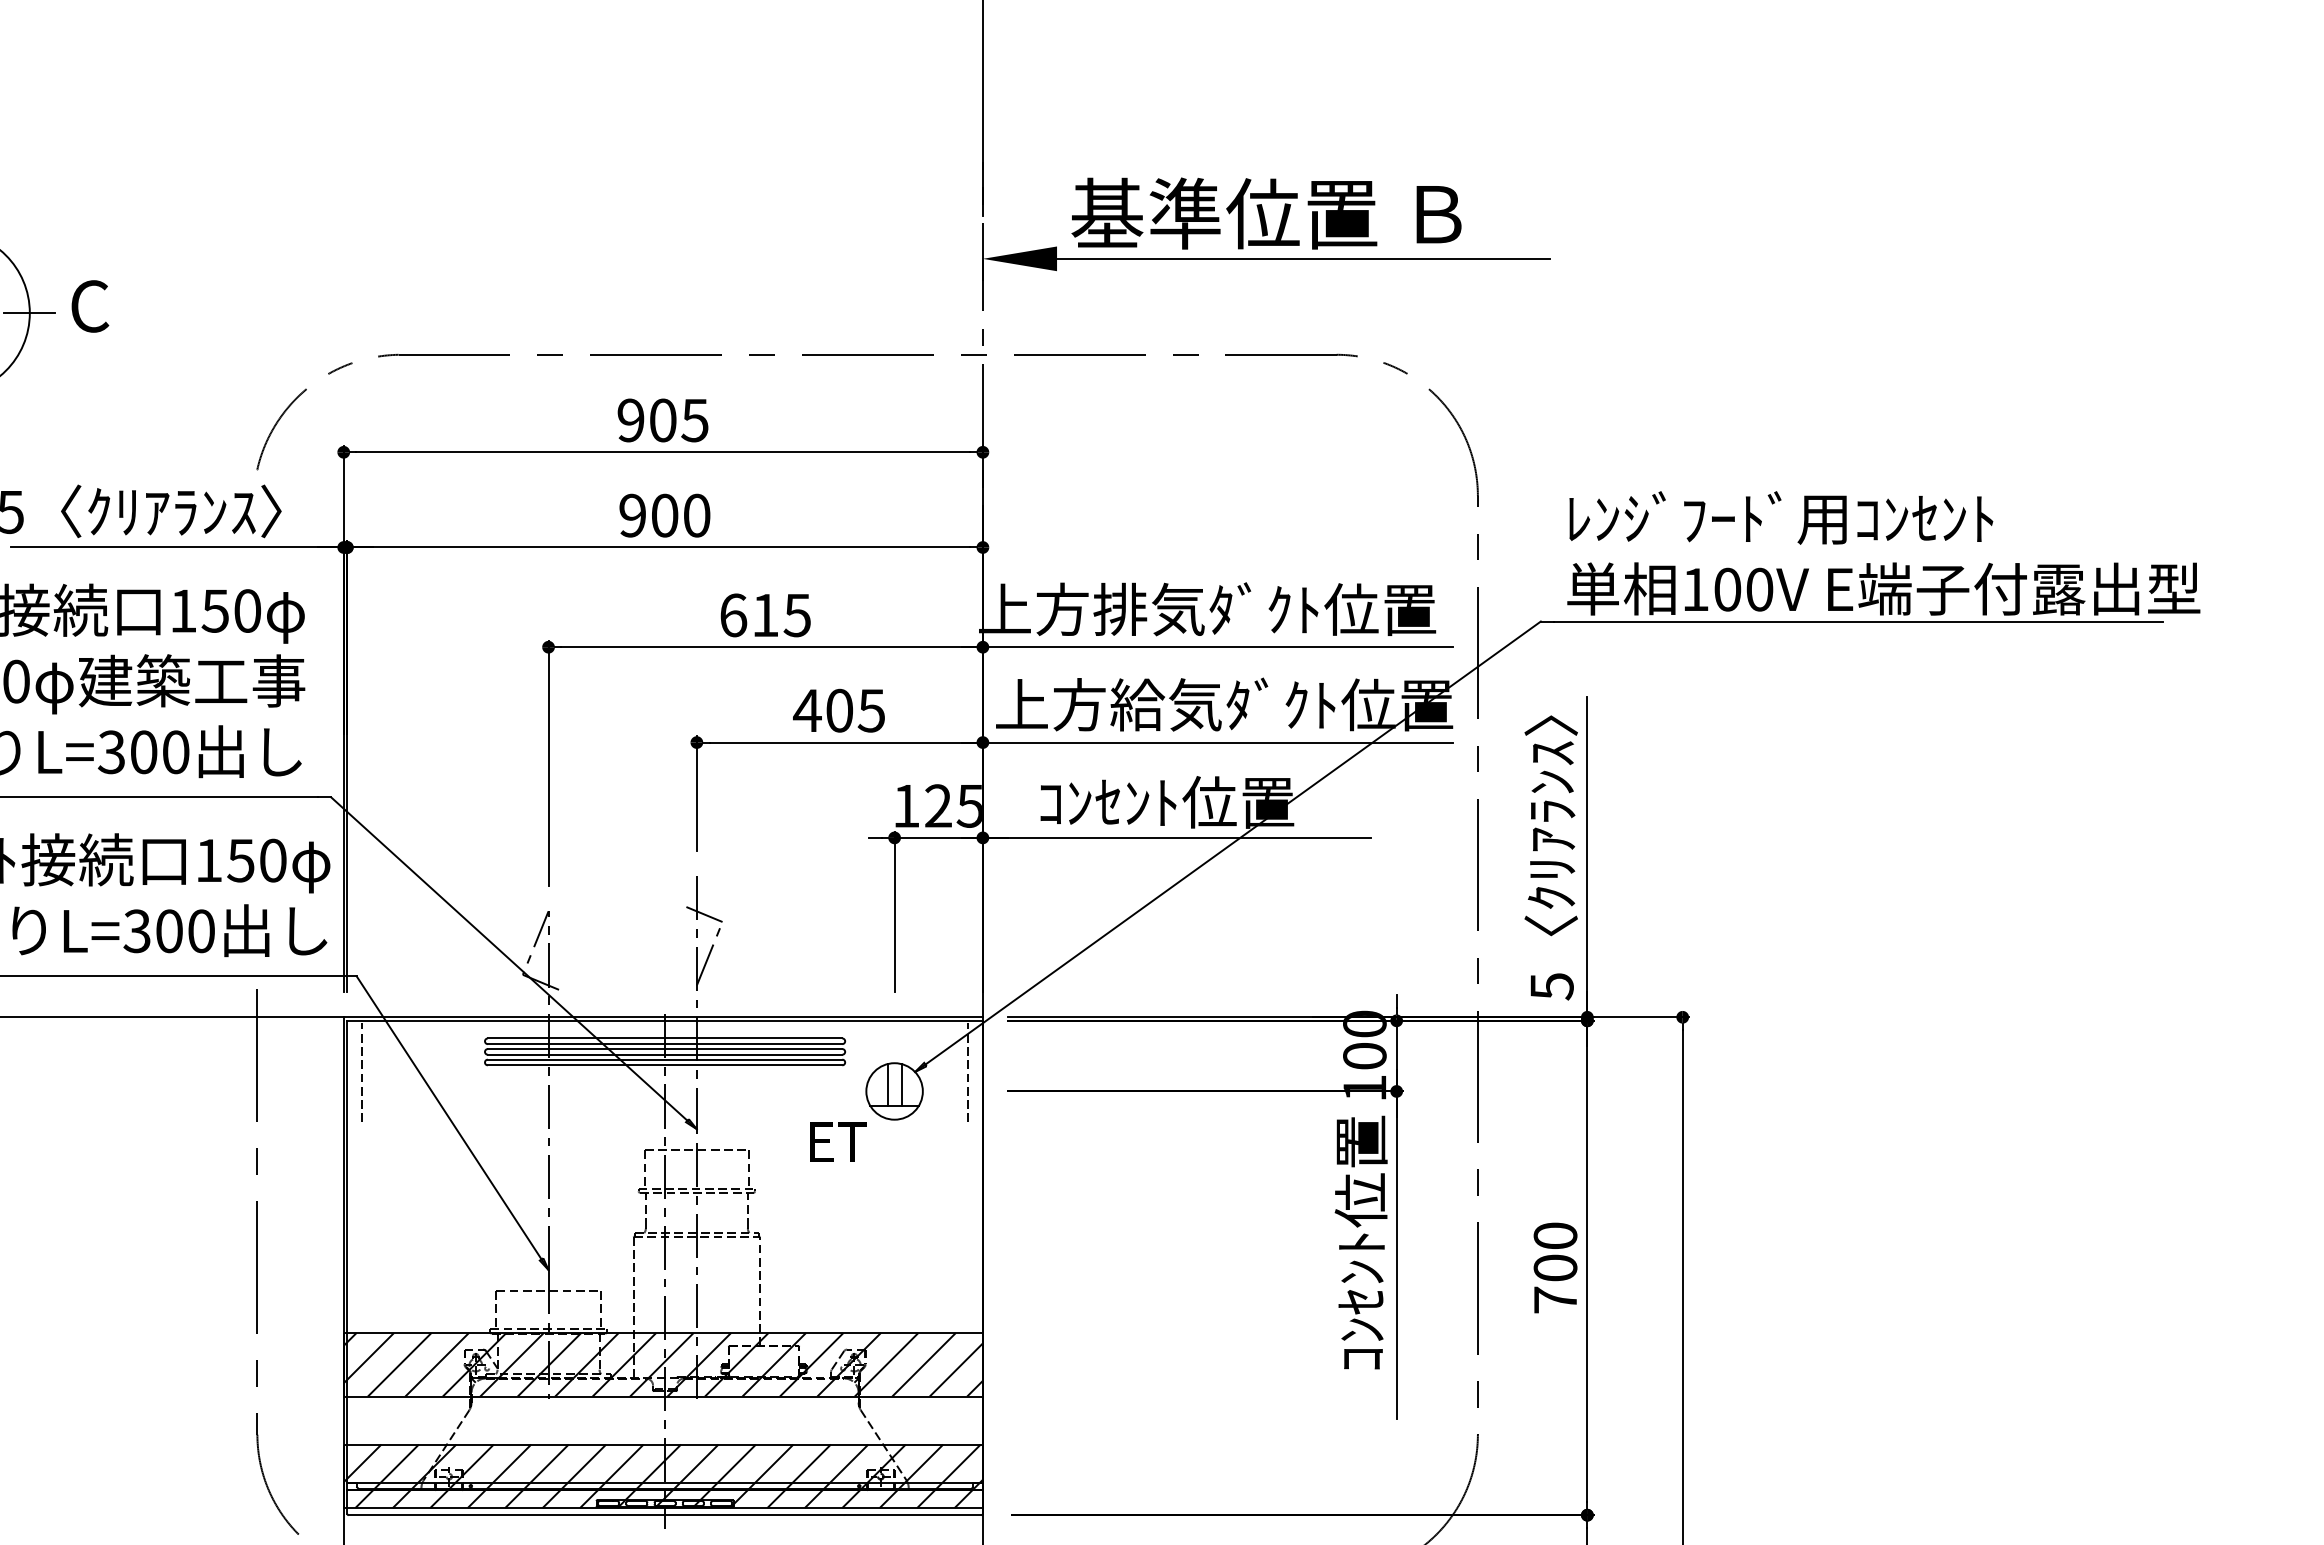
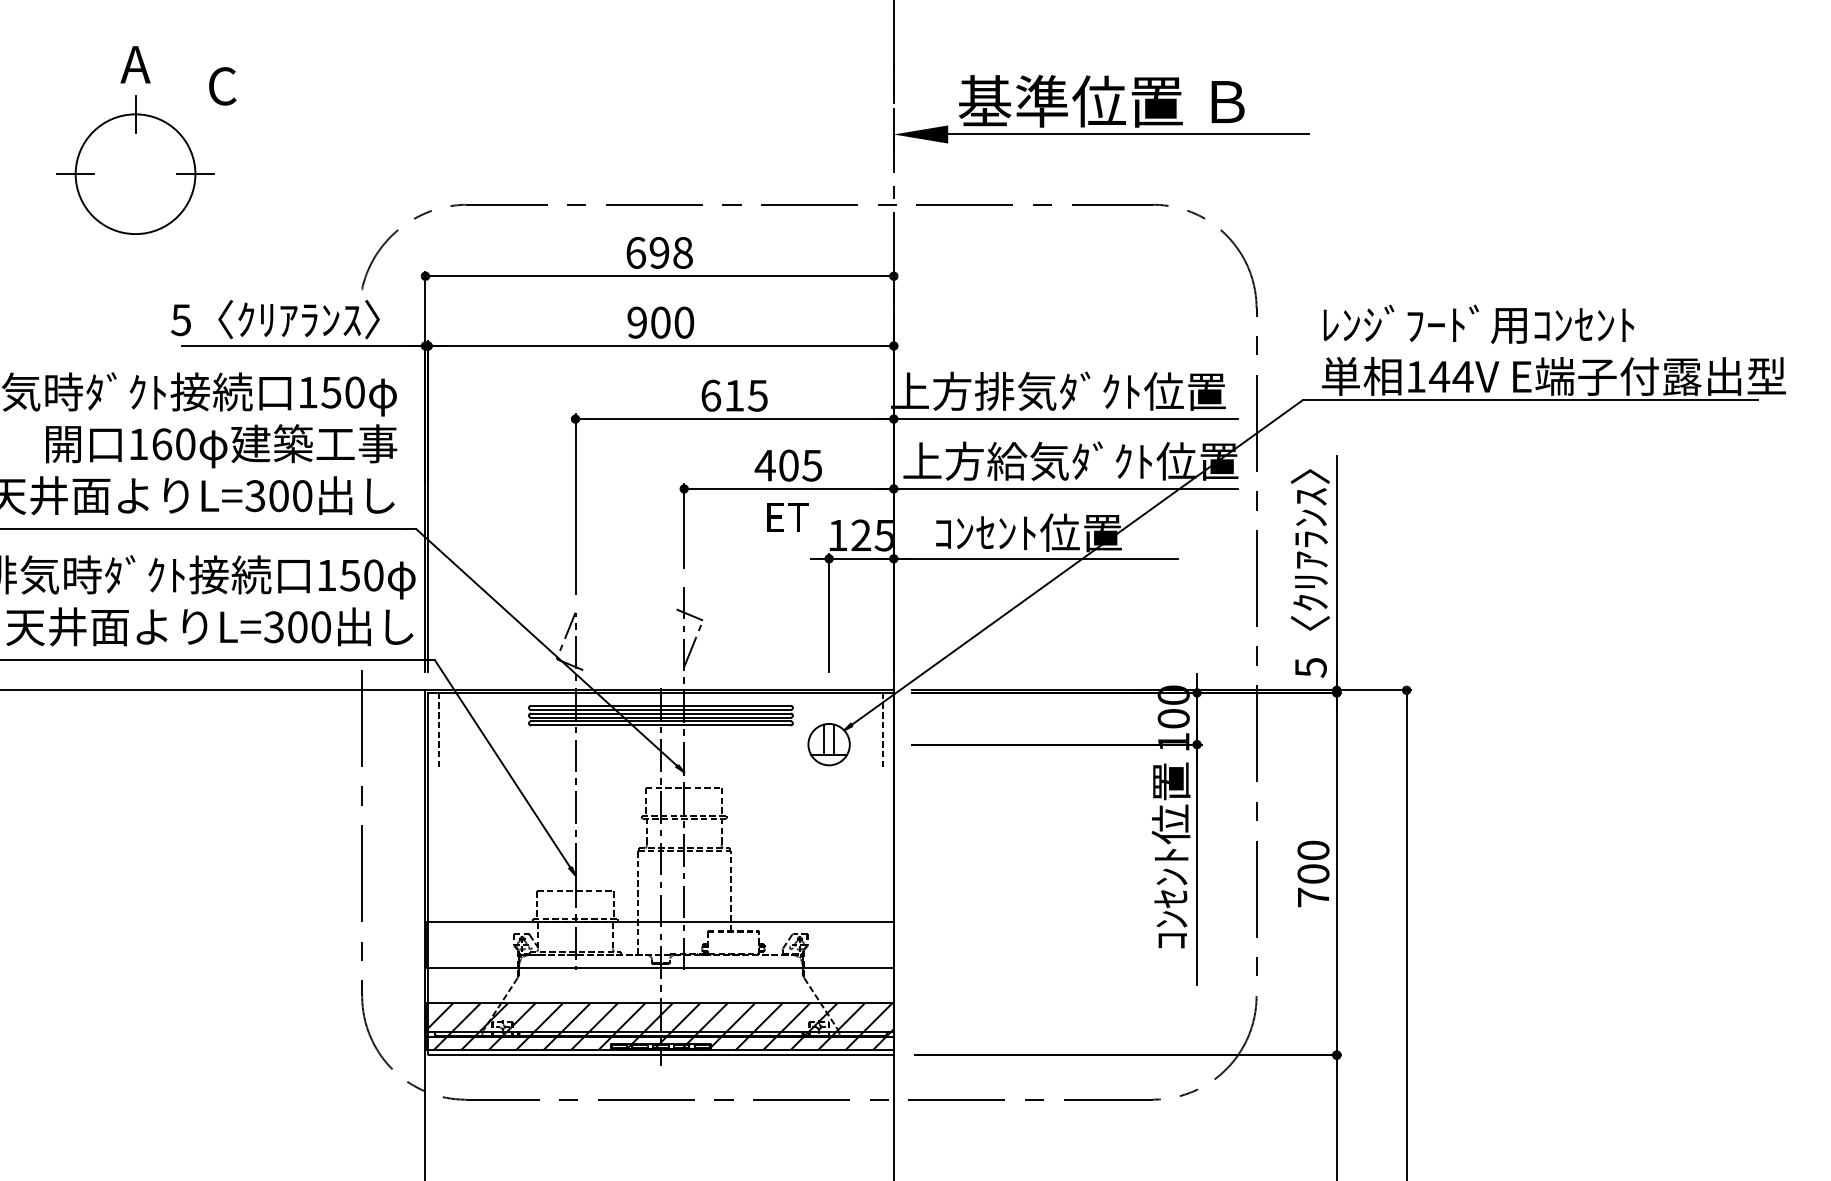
text: (89, 306) -> (222, 86), moved
text: (663, 419) -> (659, 252), 905 -> 698
text: (1743, 589) -> (1451, 376), 100V -> 144V
text: (837, 1141) -> (787, 517), moved
hatch: (663, 1364) -> (659, 944), removed

